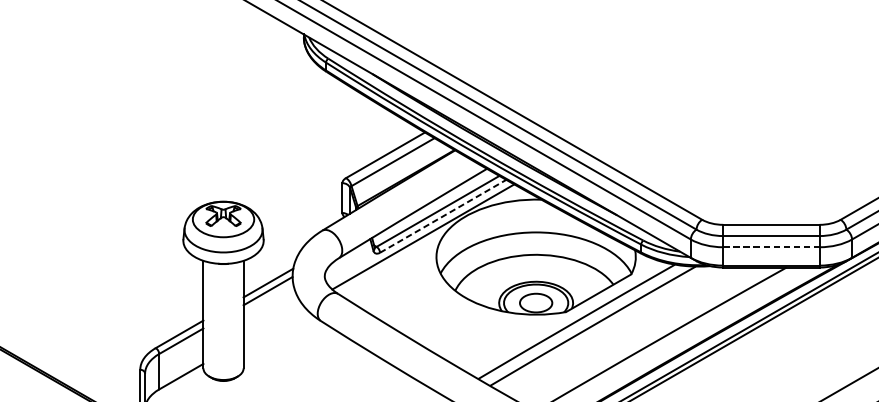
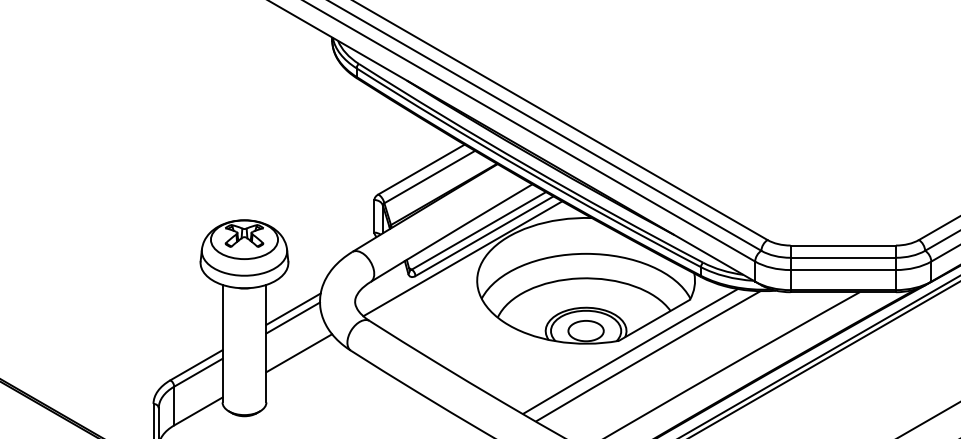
line: (443, 216) -> (484, 236), dashed -> solid
line: (771, 247) -> (843, 270), dashed -> solid
line: (273, 323) -> (299, 353), added

